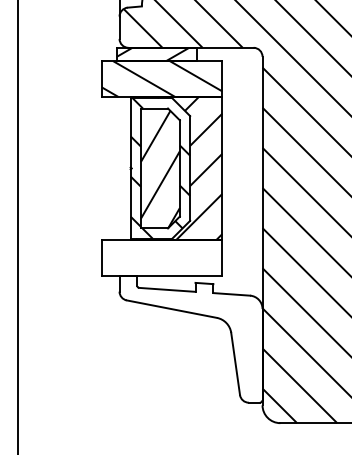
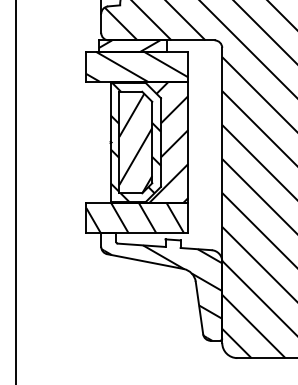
hatch: (160, 258) -> (135, 218), added
hatch: (190, 345) -> (161, 292), added

